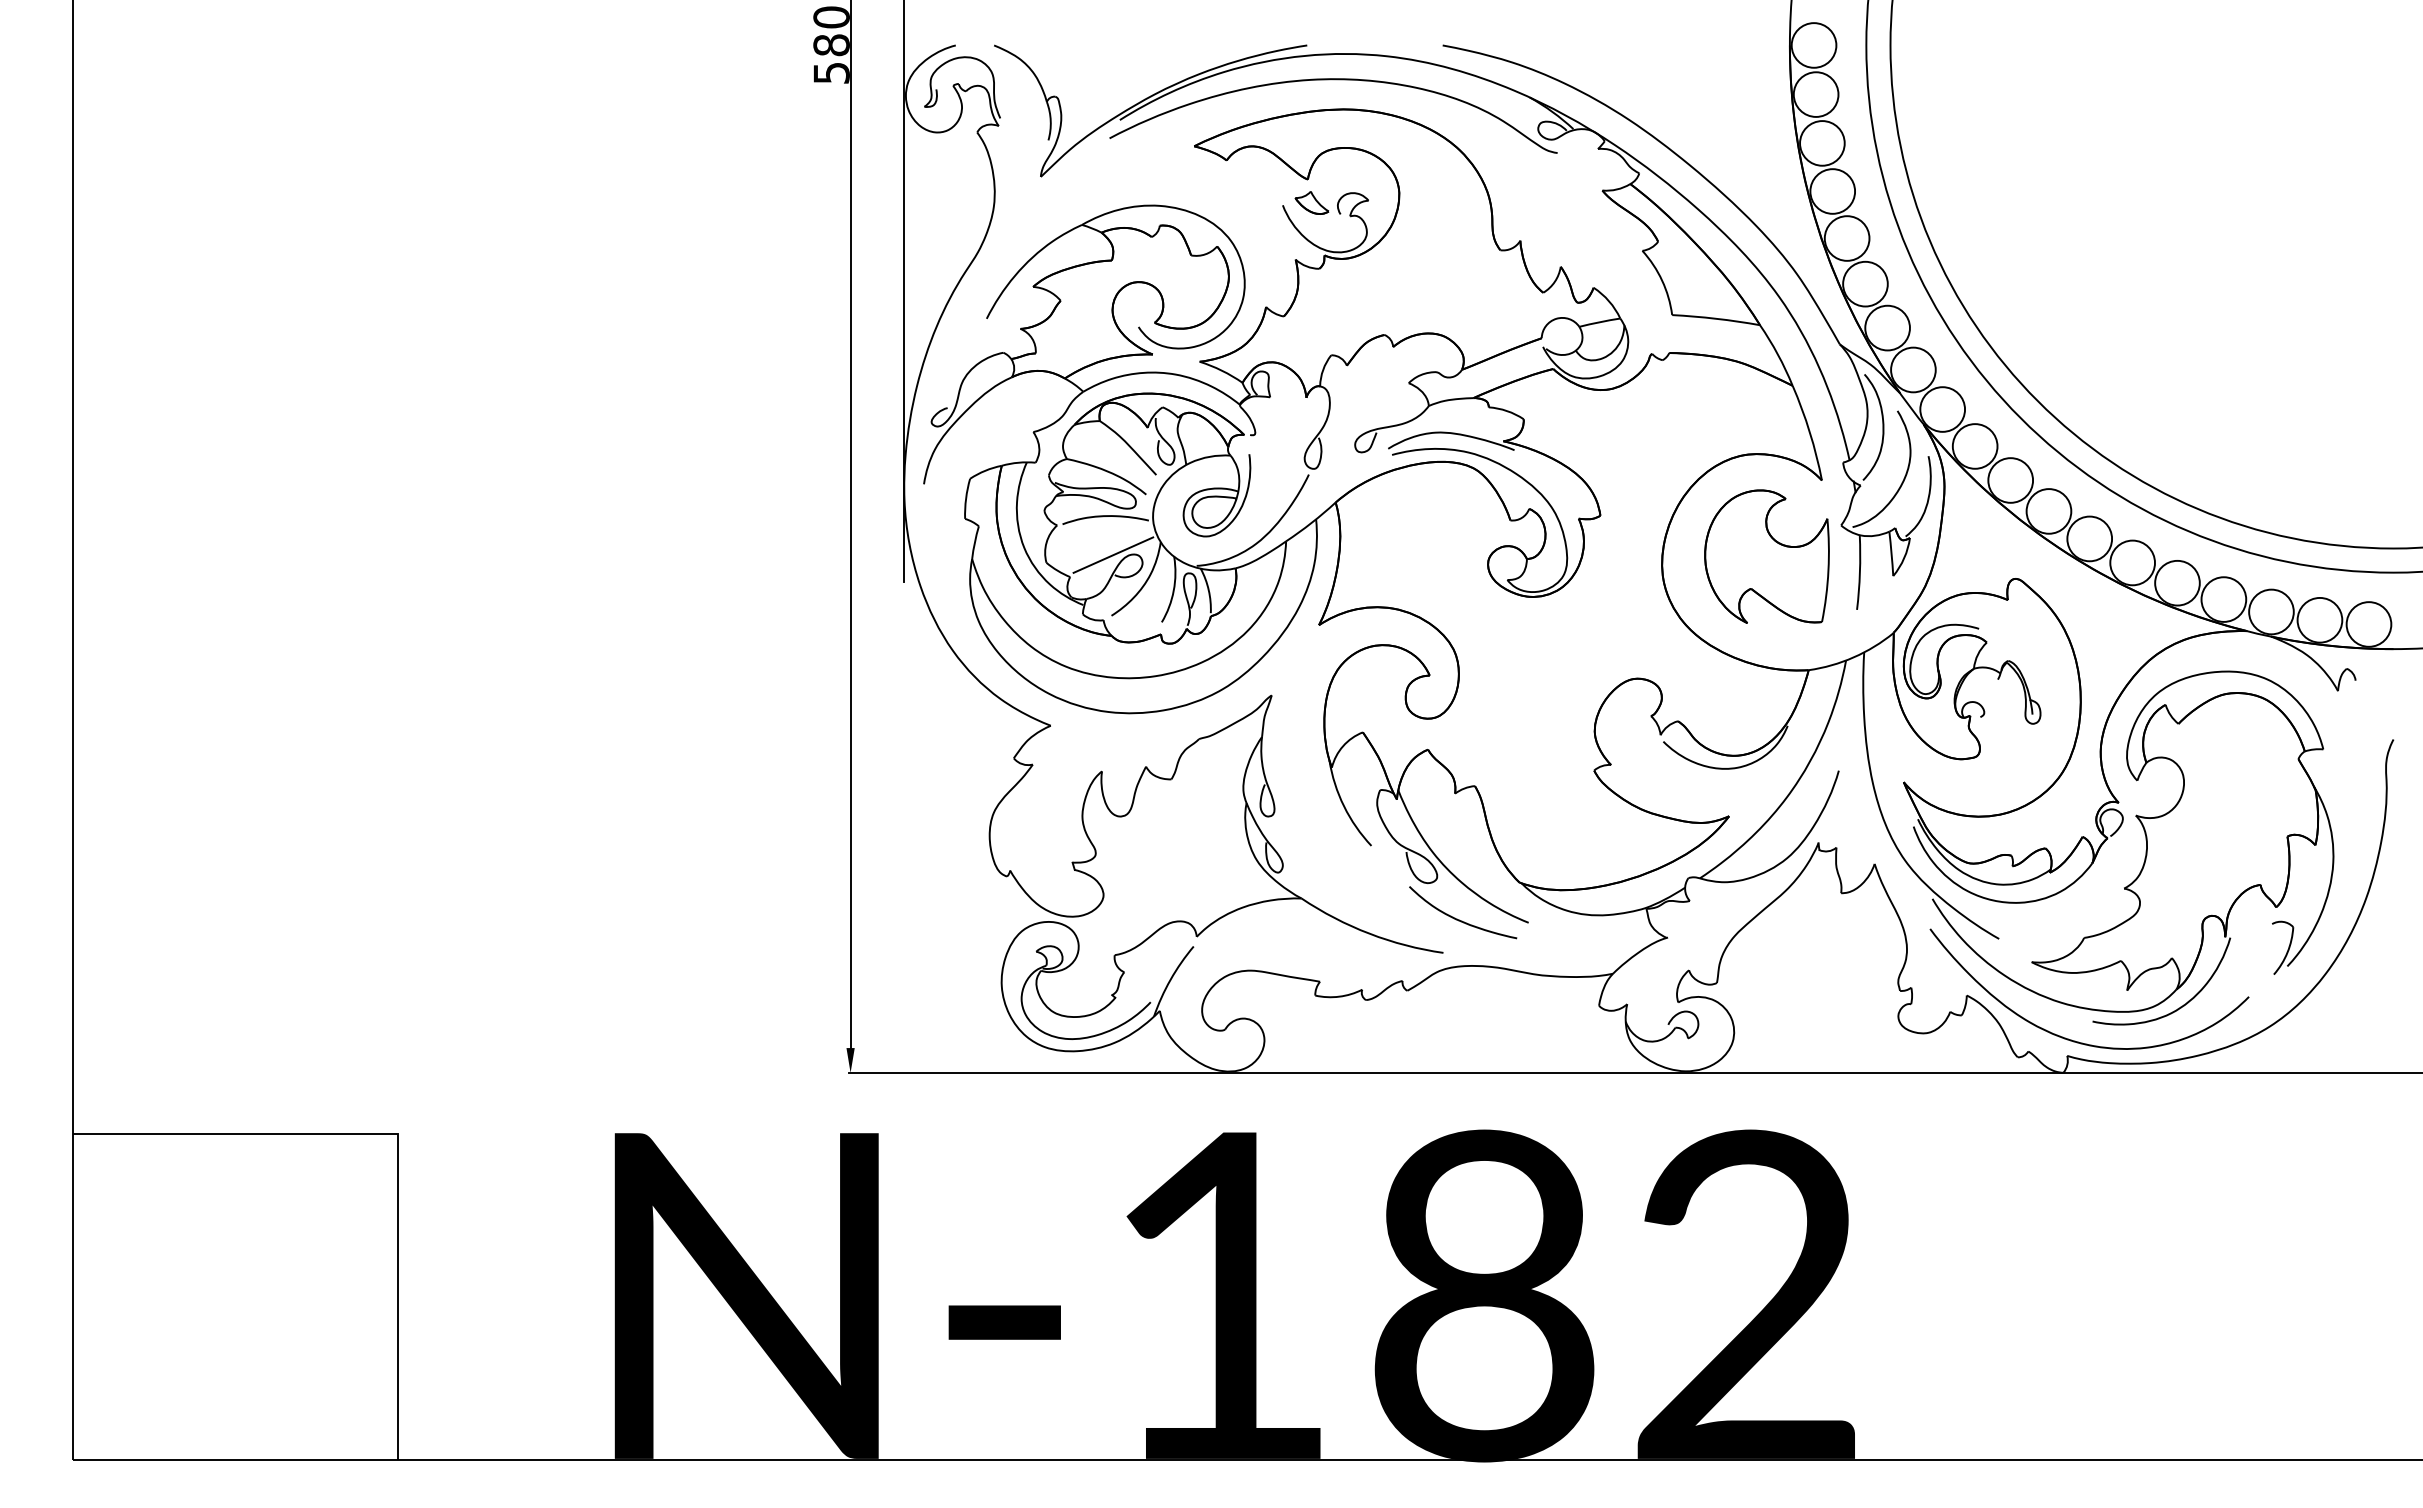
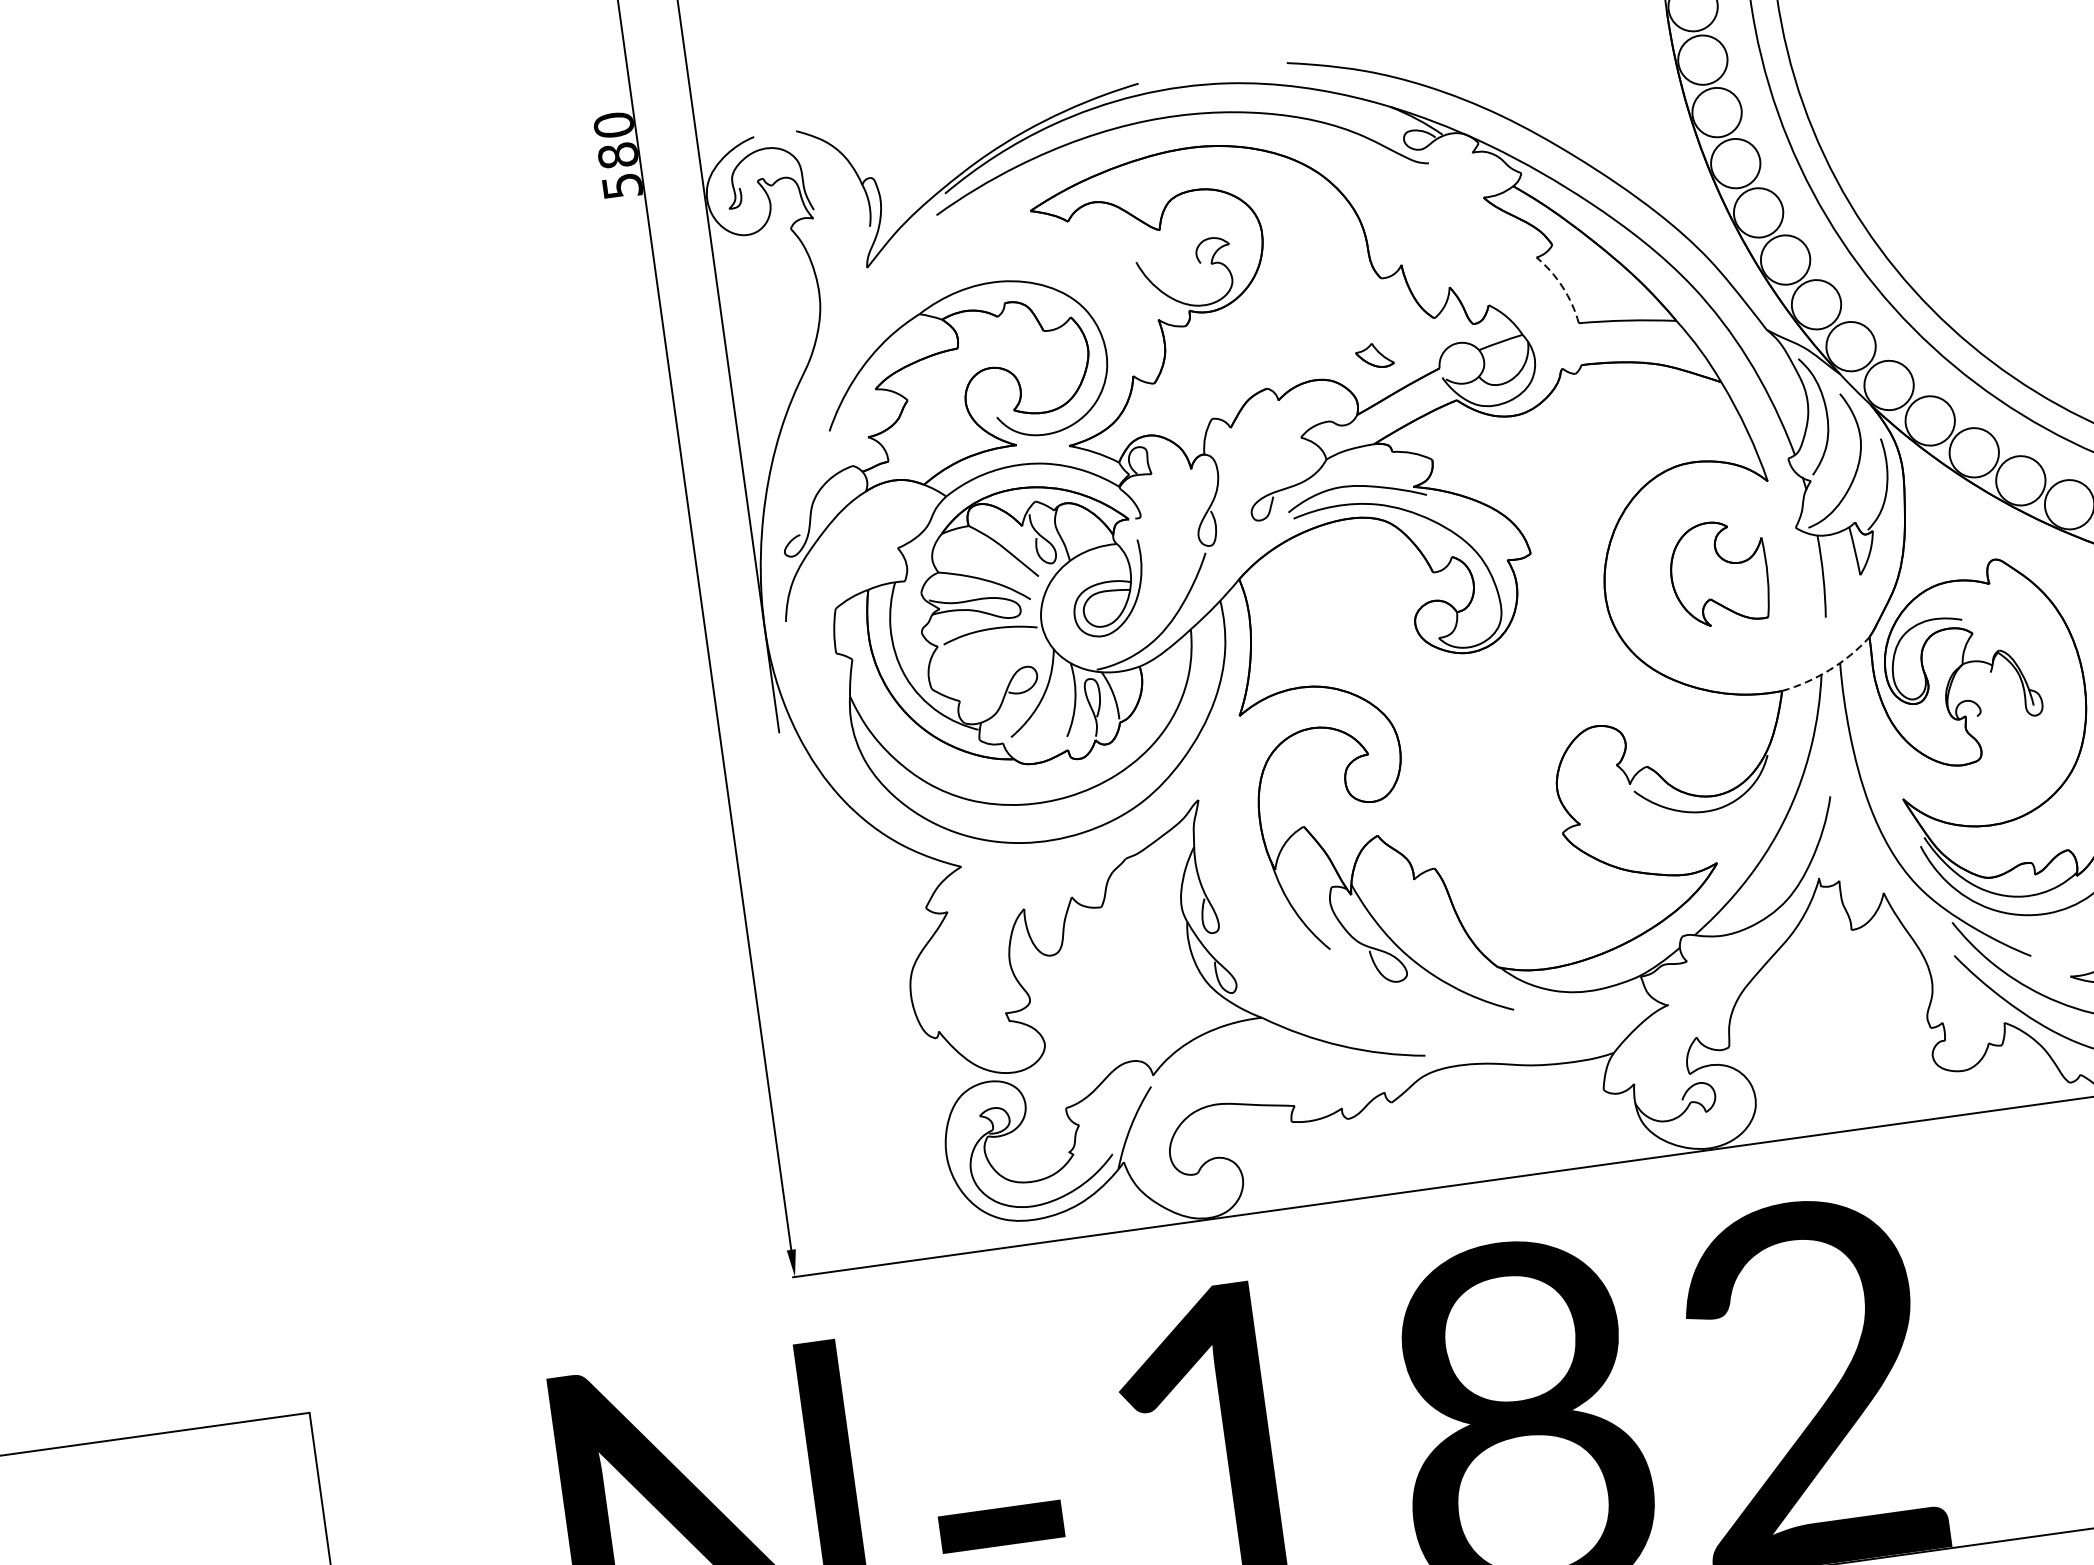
part: (1311, 202) -> (1374, 355), moved
arc: (1662, 280) -> (1562, 286), solid -> dashed
line: (1113, 554) -> (1003, 669), removed
part: (1766, 556) -> (1718, 573), size x0.7
arc: (1853, 657) -> (1829, 670), solid -> dashed
curve: (1459, 919) -> (1437, 1016), removed

